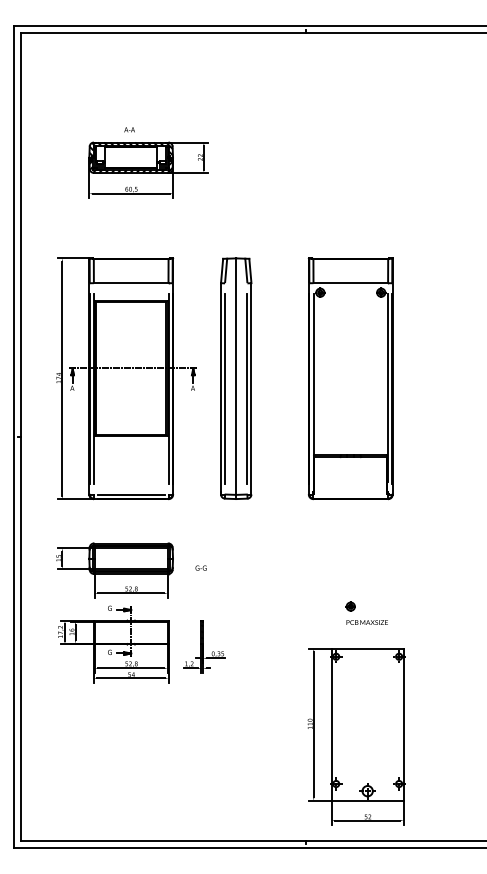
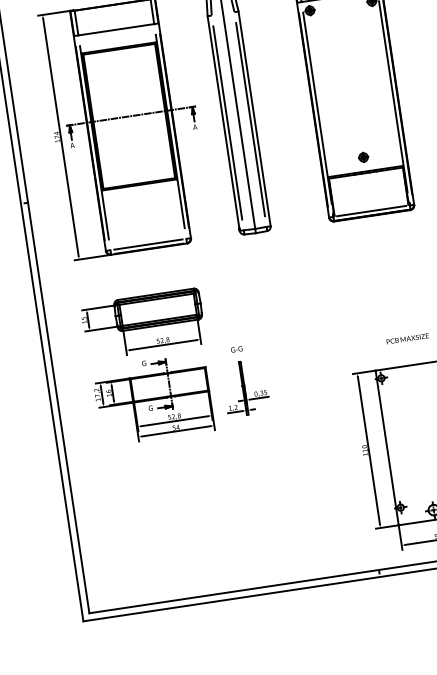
line: (350, 494) -> (371, 211), added
text: (200, 567) -> (236, 348), moved
part: (350, 606) -> (363, 157), moved

